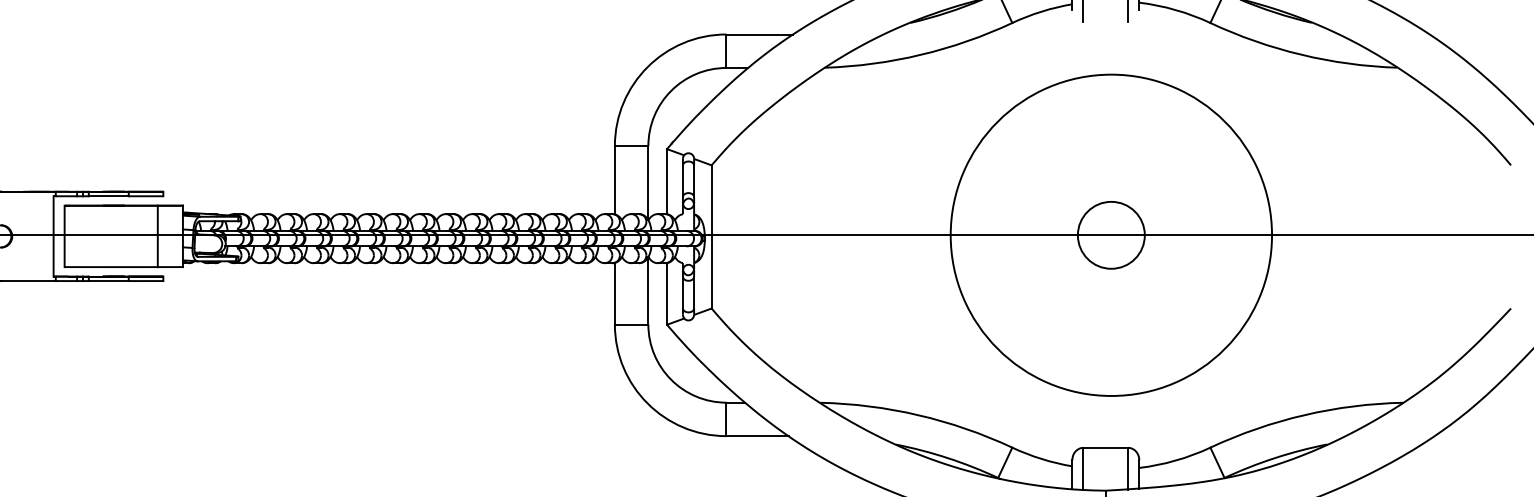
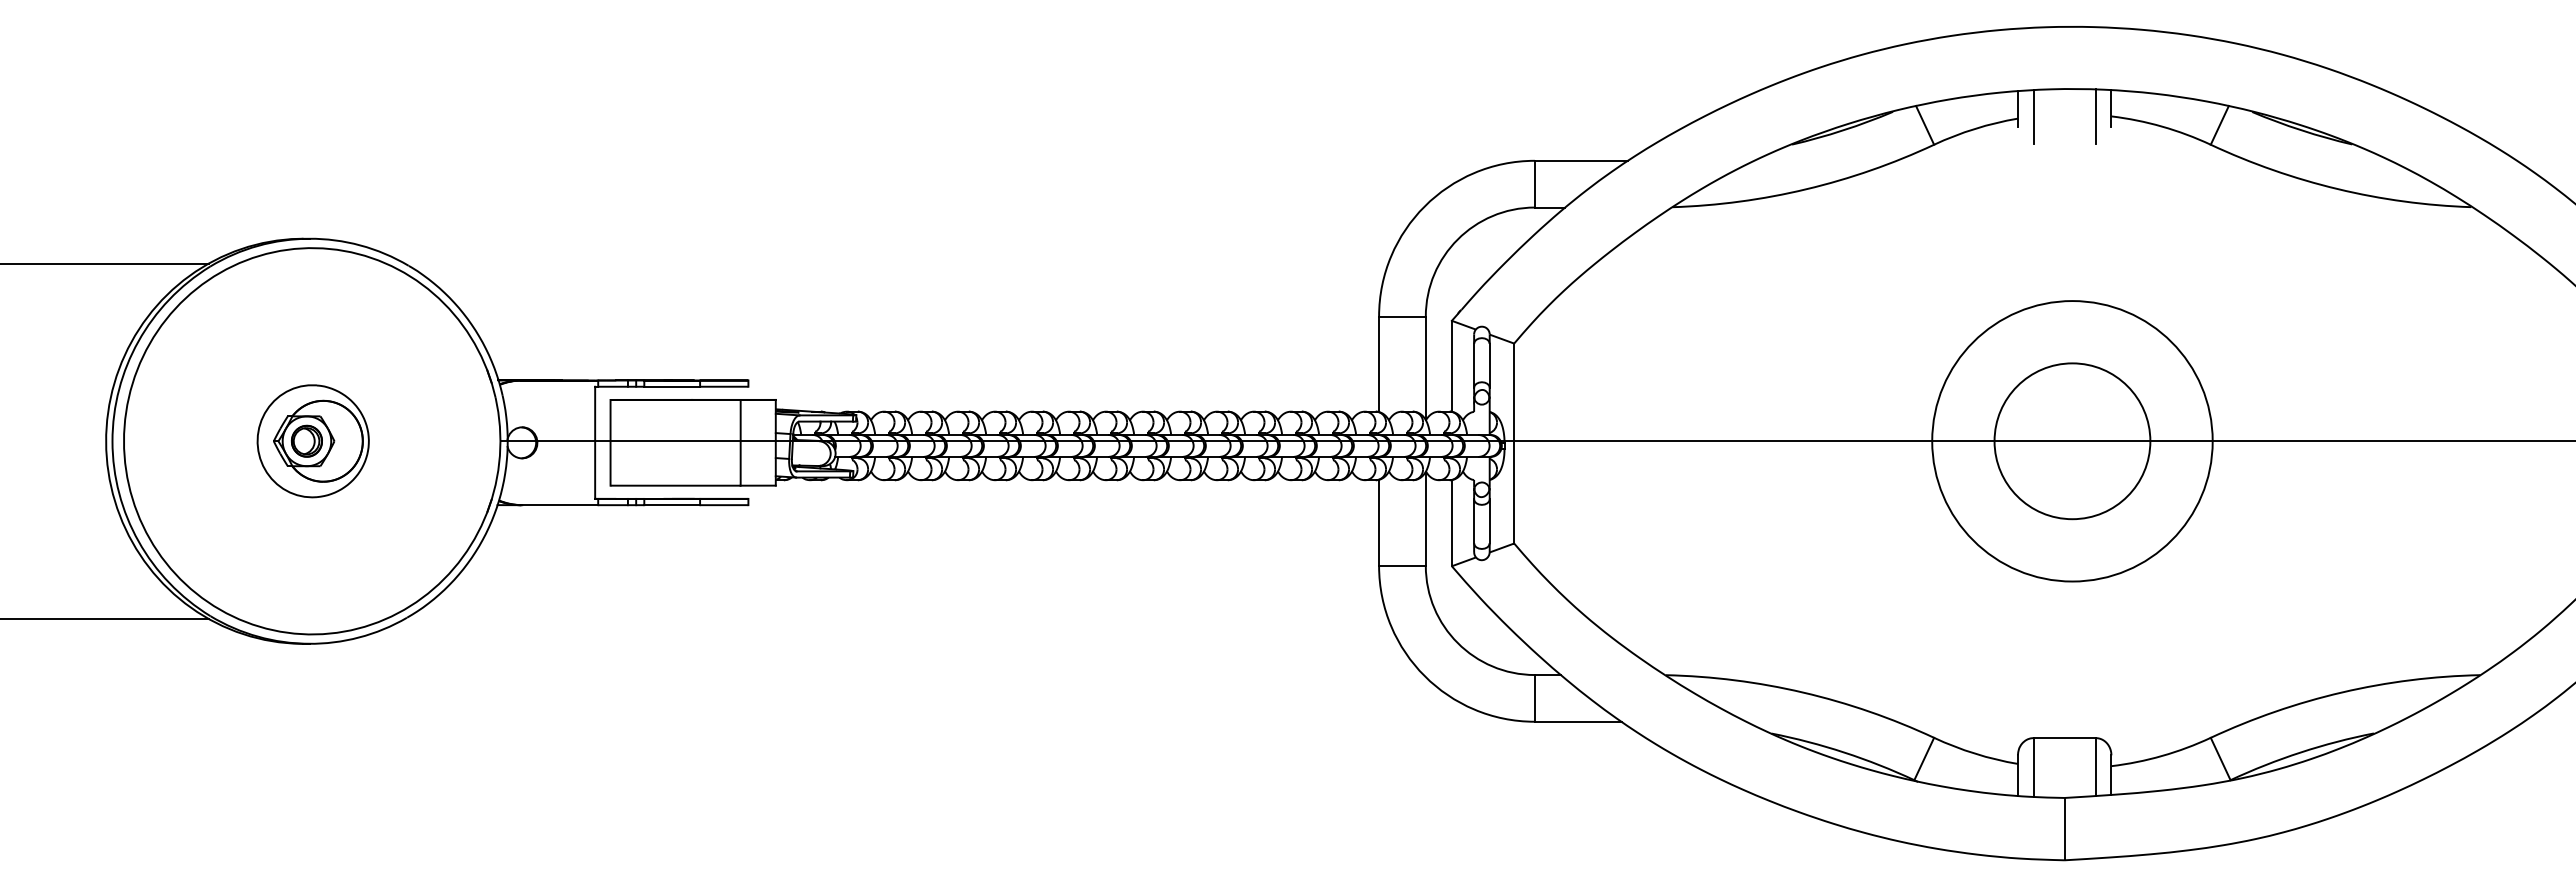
circle: (1111, 235) -> (2072, 441), size x0.62
circle: (1111, 235) -> (2072, 441), size x1.67

